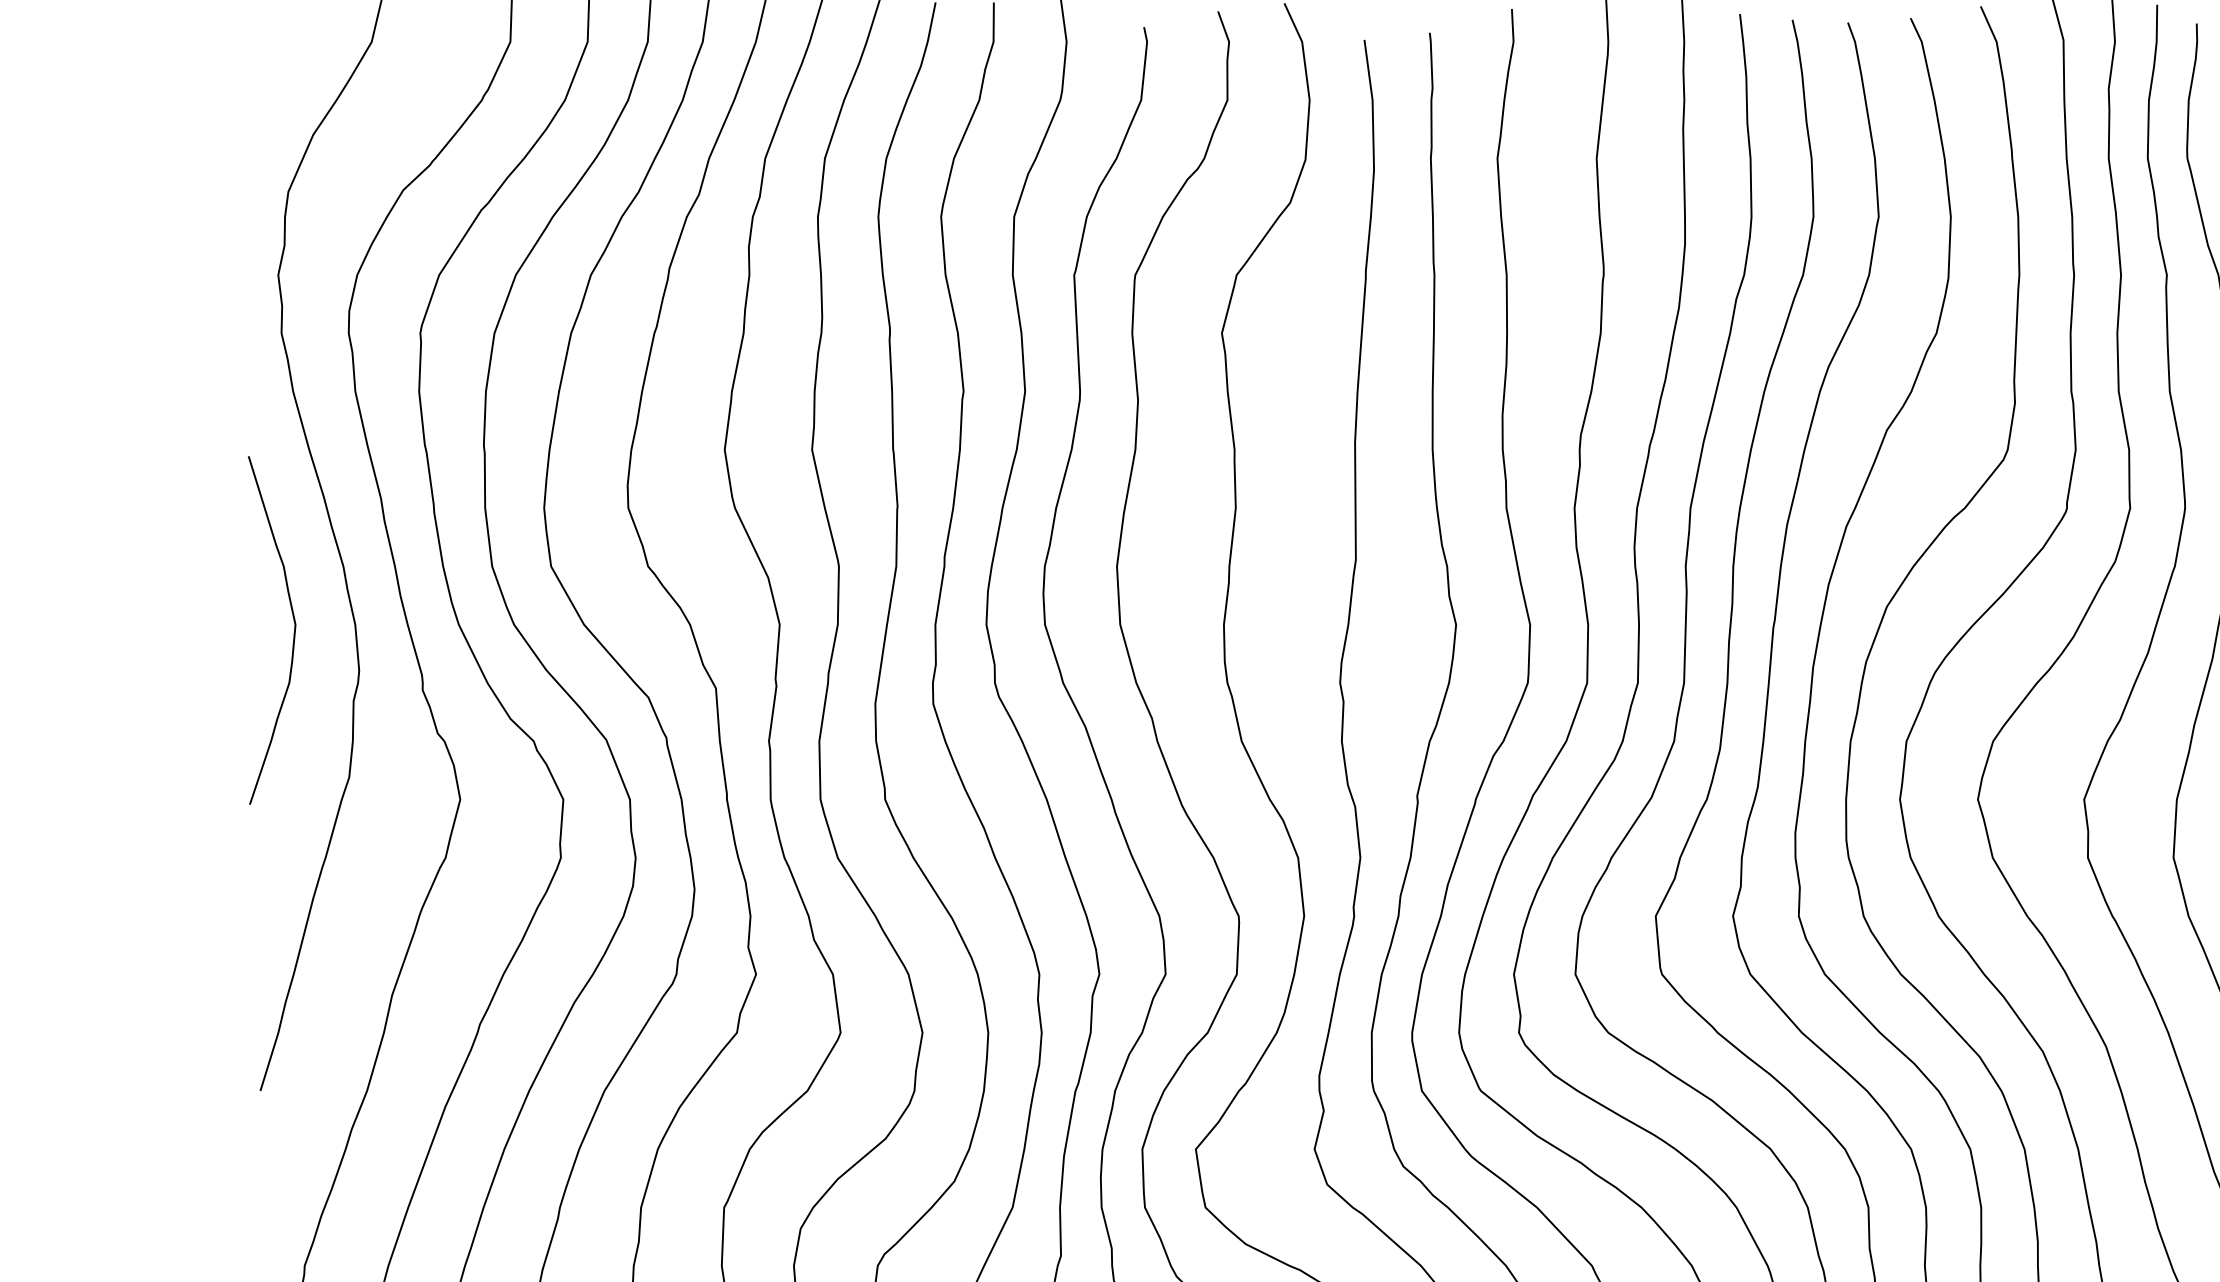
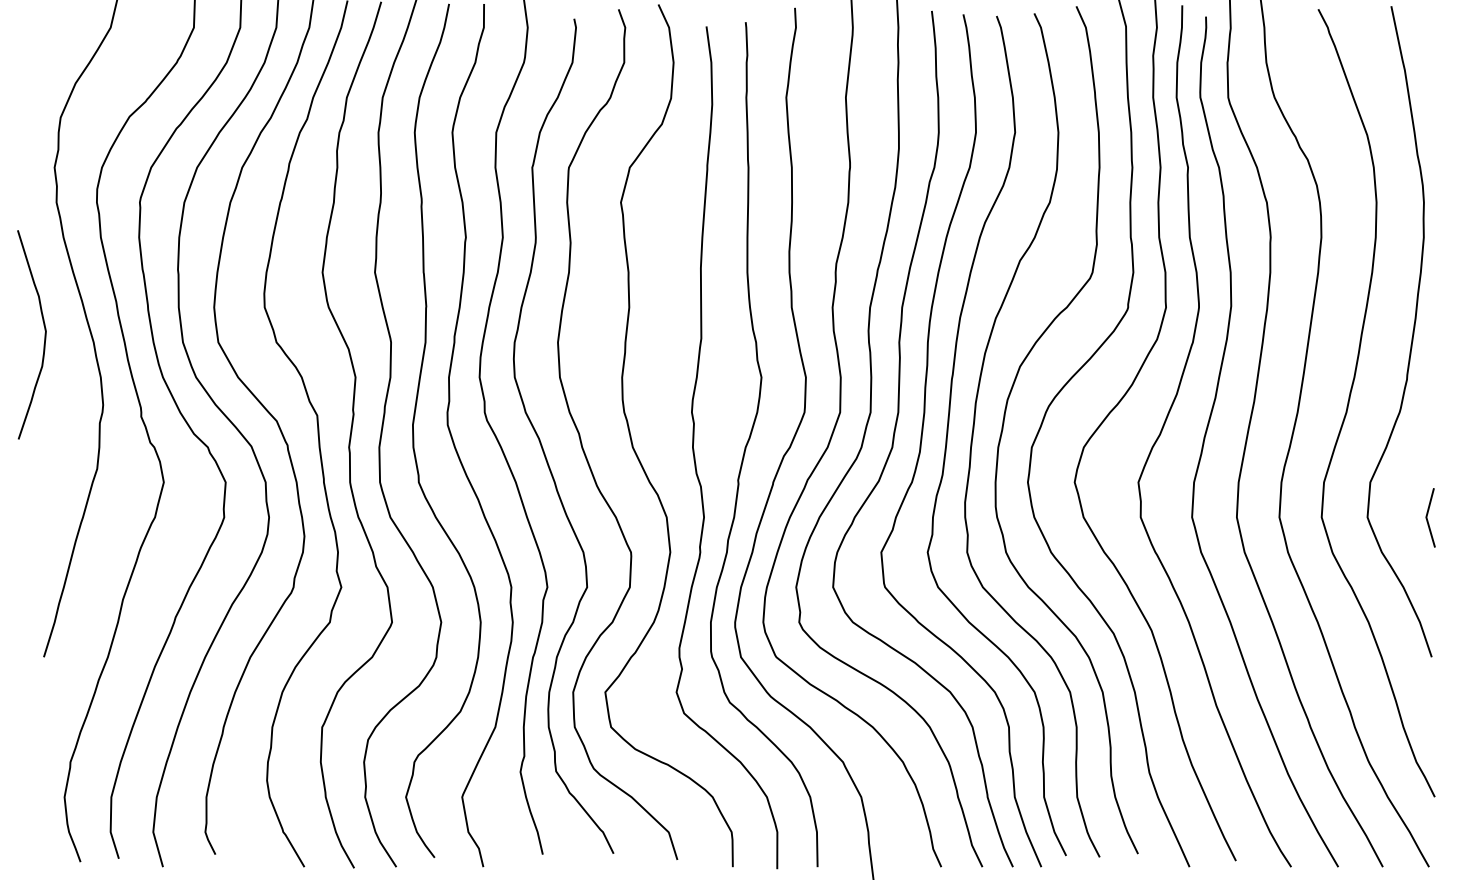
curve: (293, 629) -> (44, 334), moved

